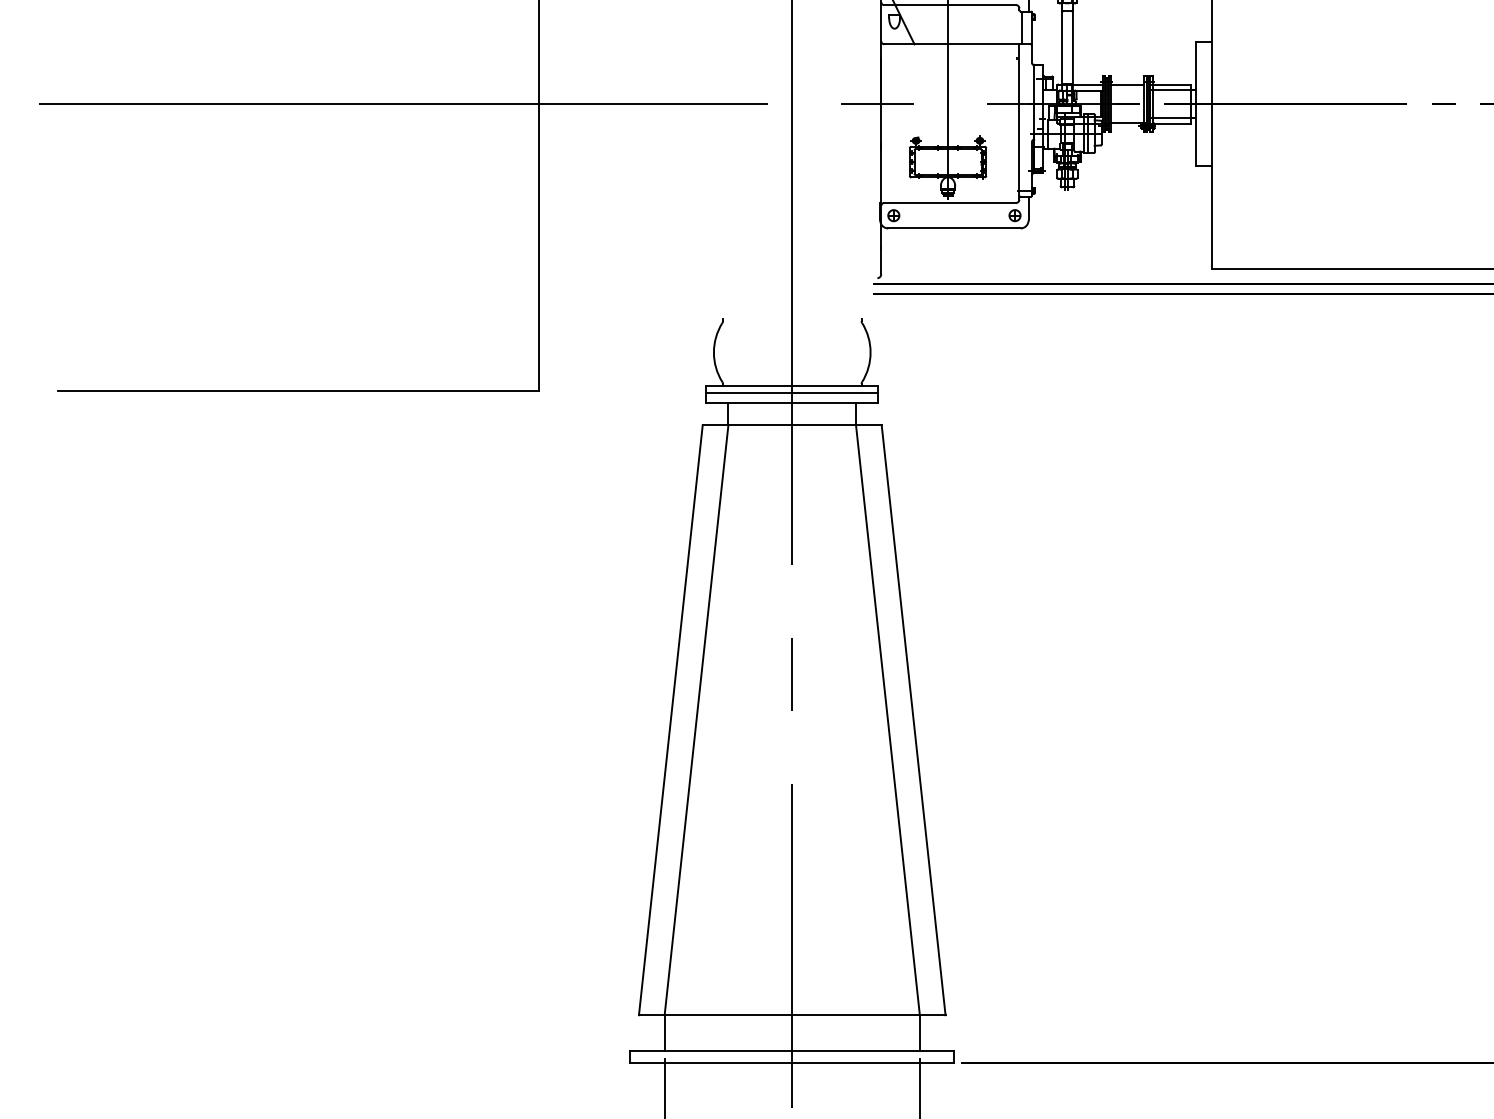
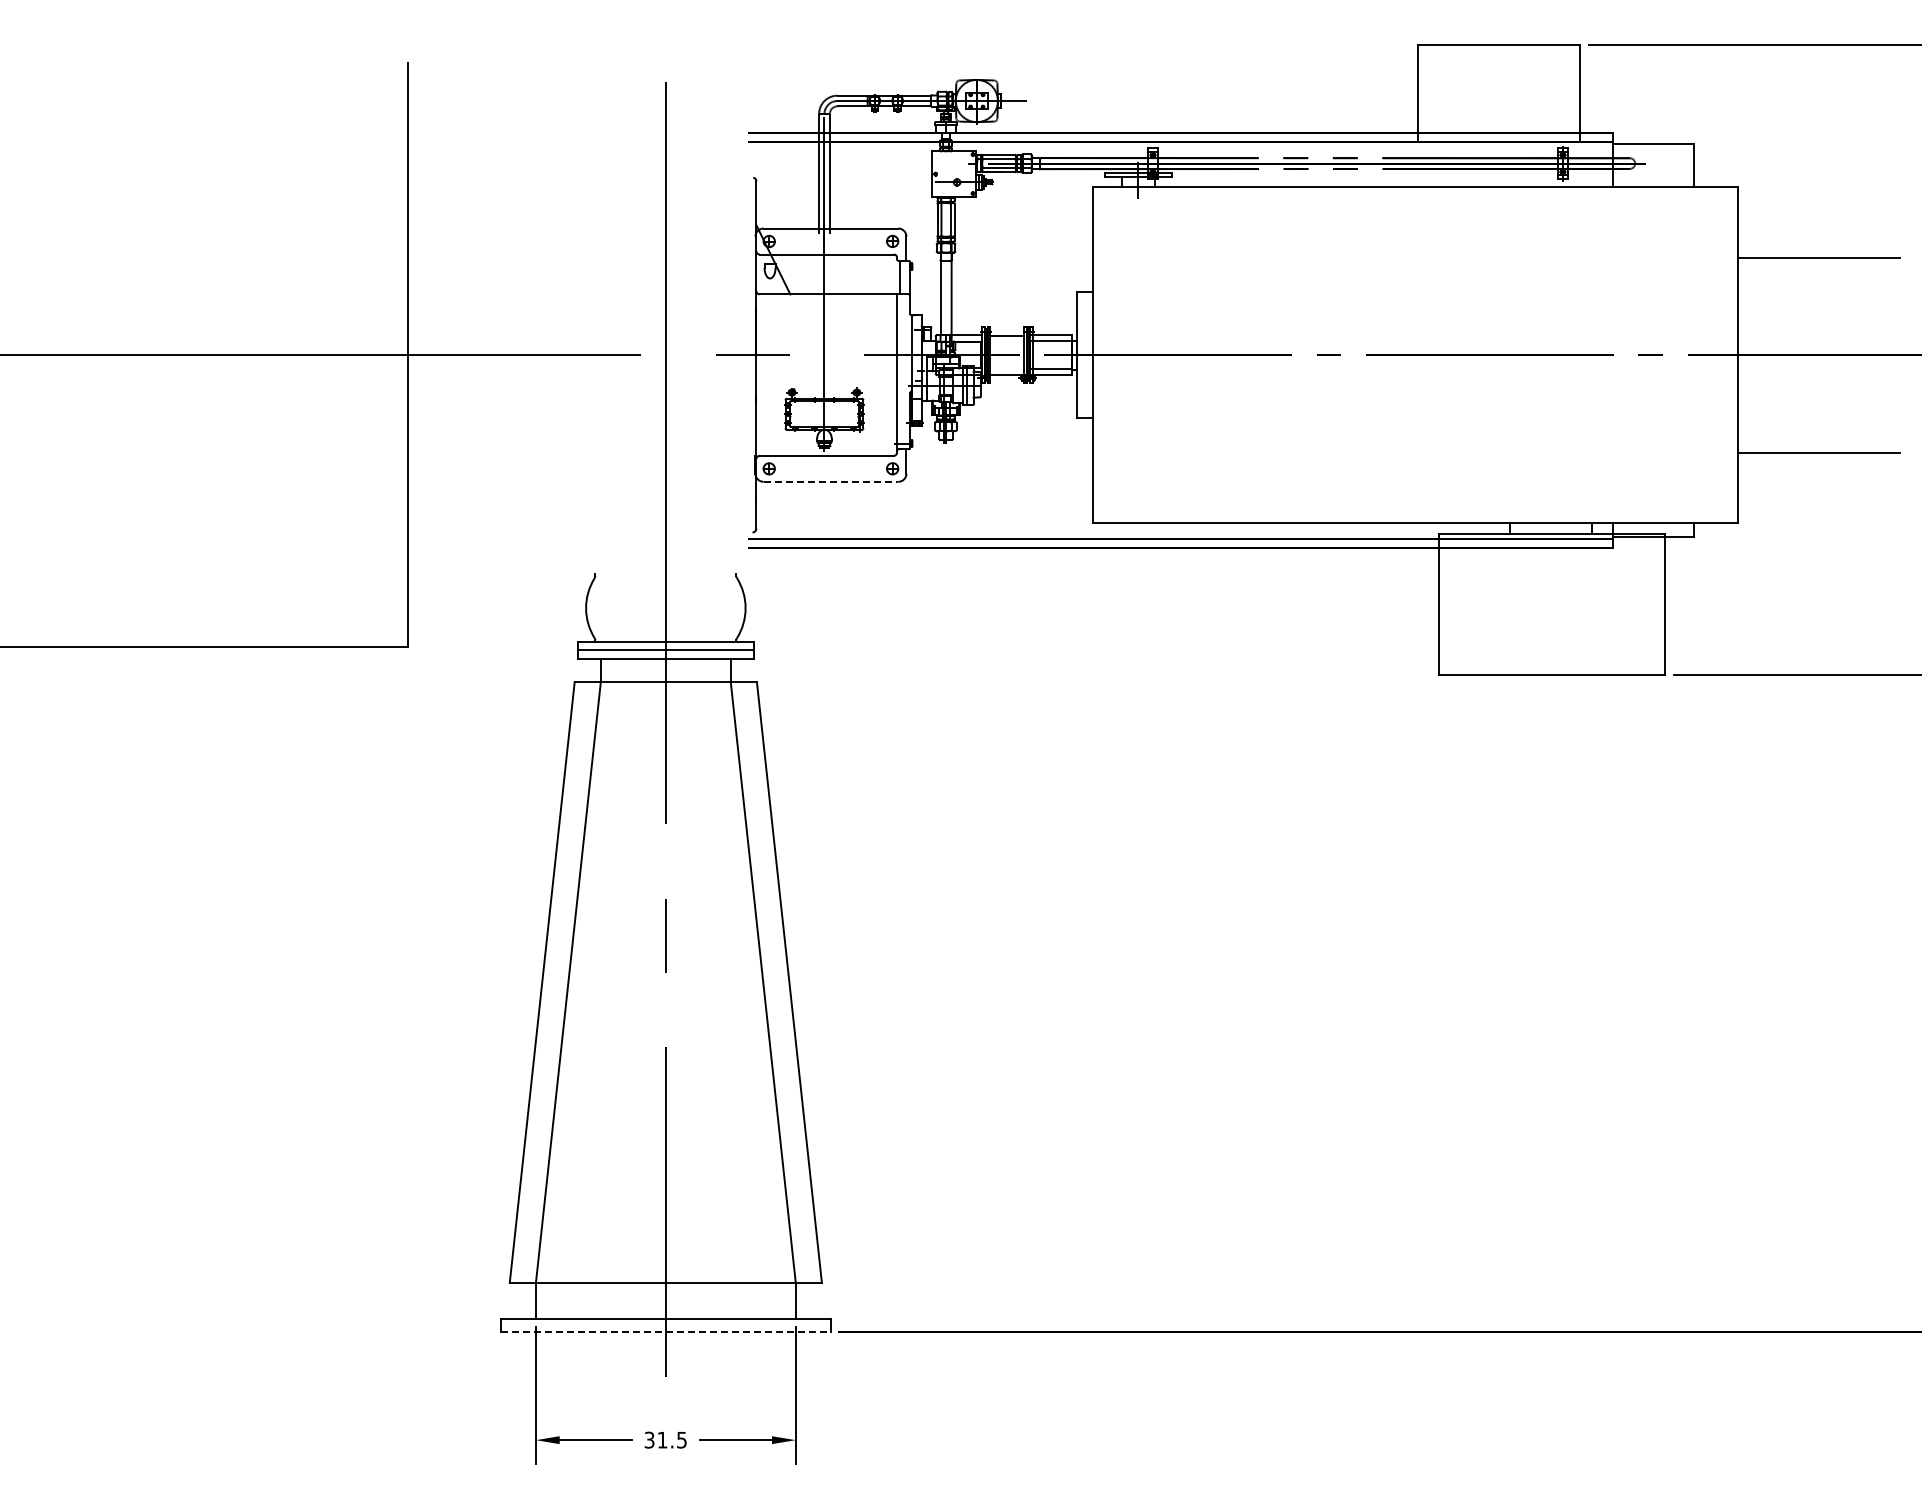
line: (954, 228) -> (831, 481), solid -> dashed
line: (791, 1062) -> (665, 1331), solid -> dashed

